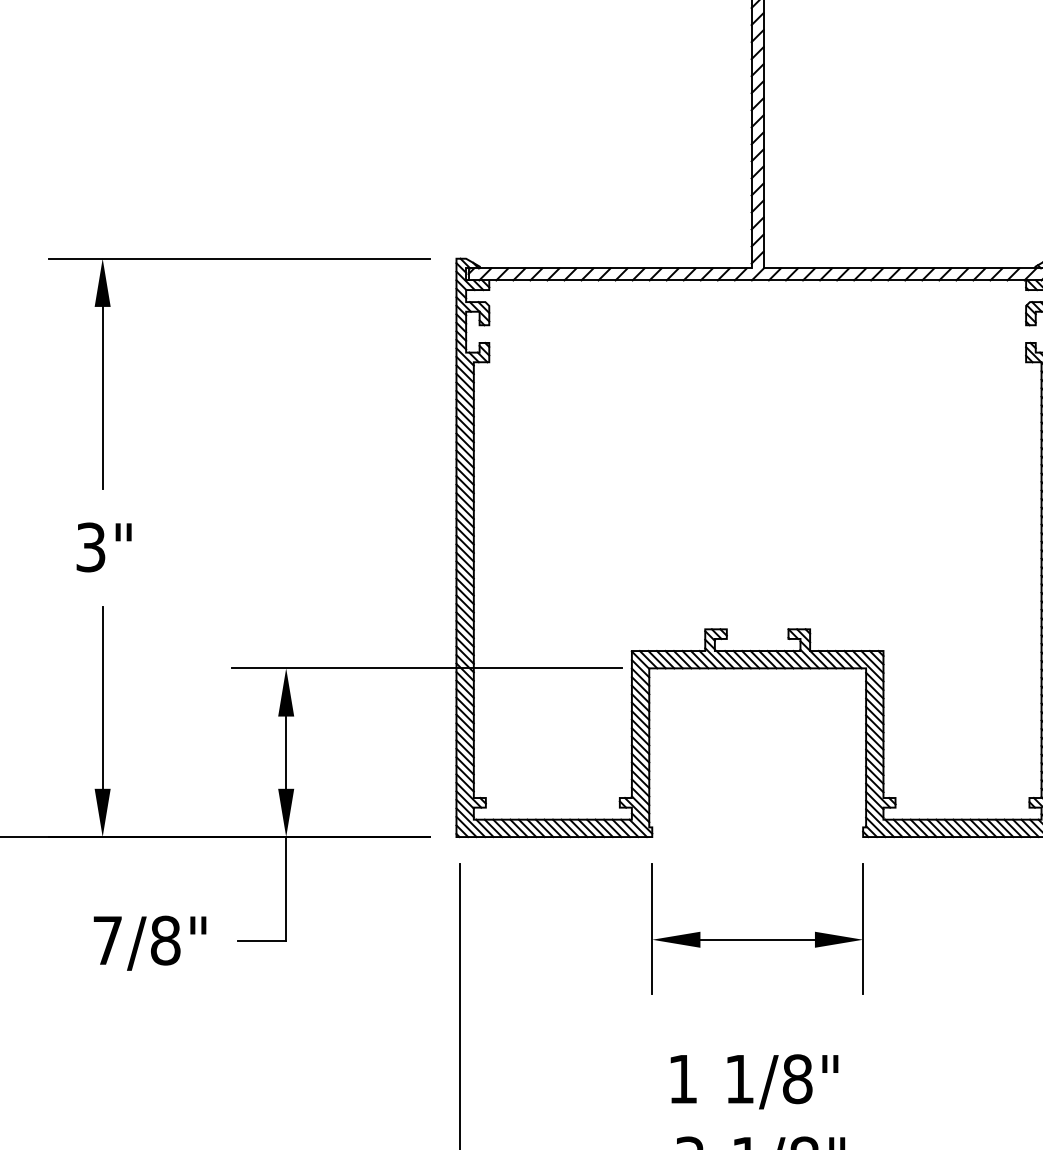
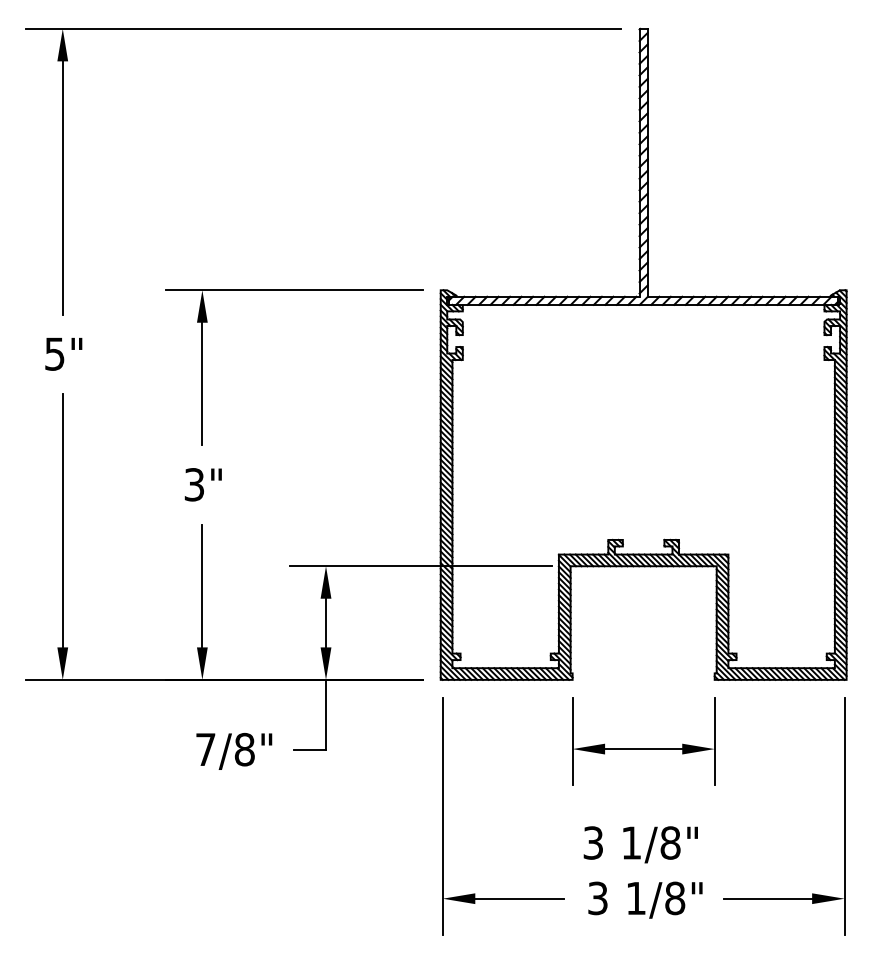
text: (681, 1078) -> (592, 842), 1 -> 3

